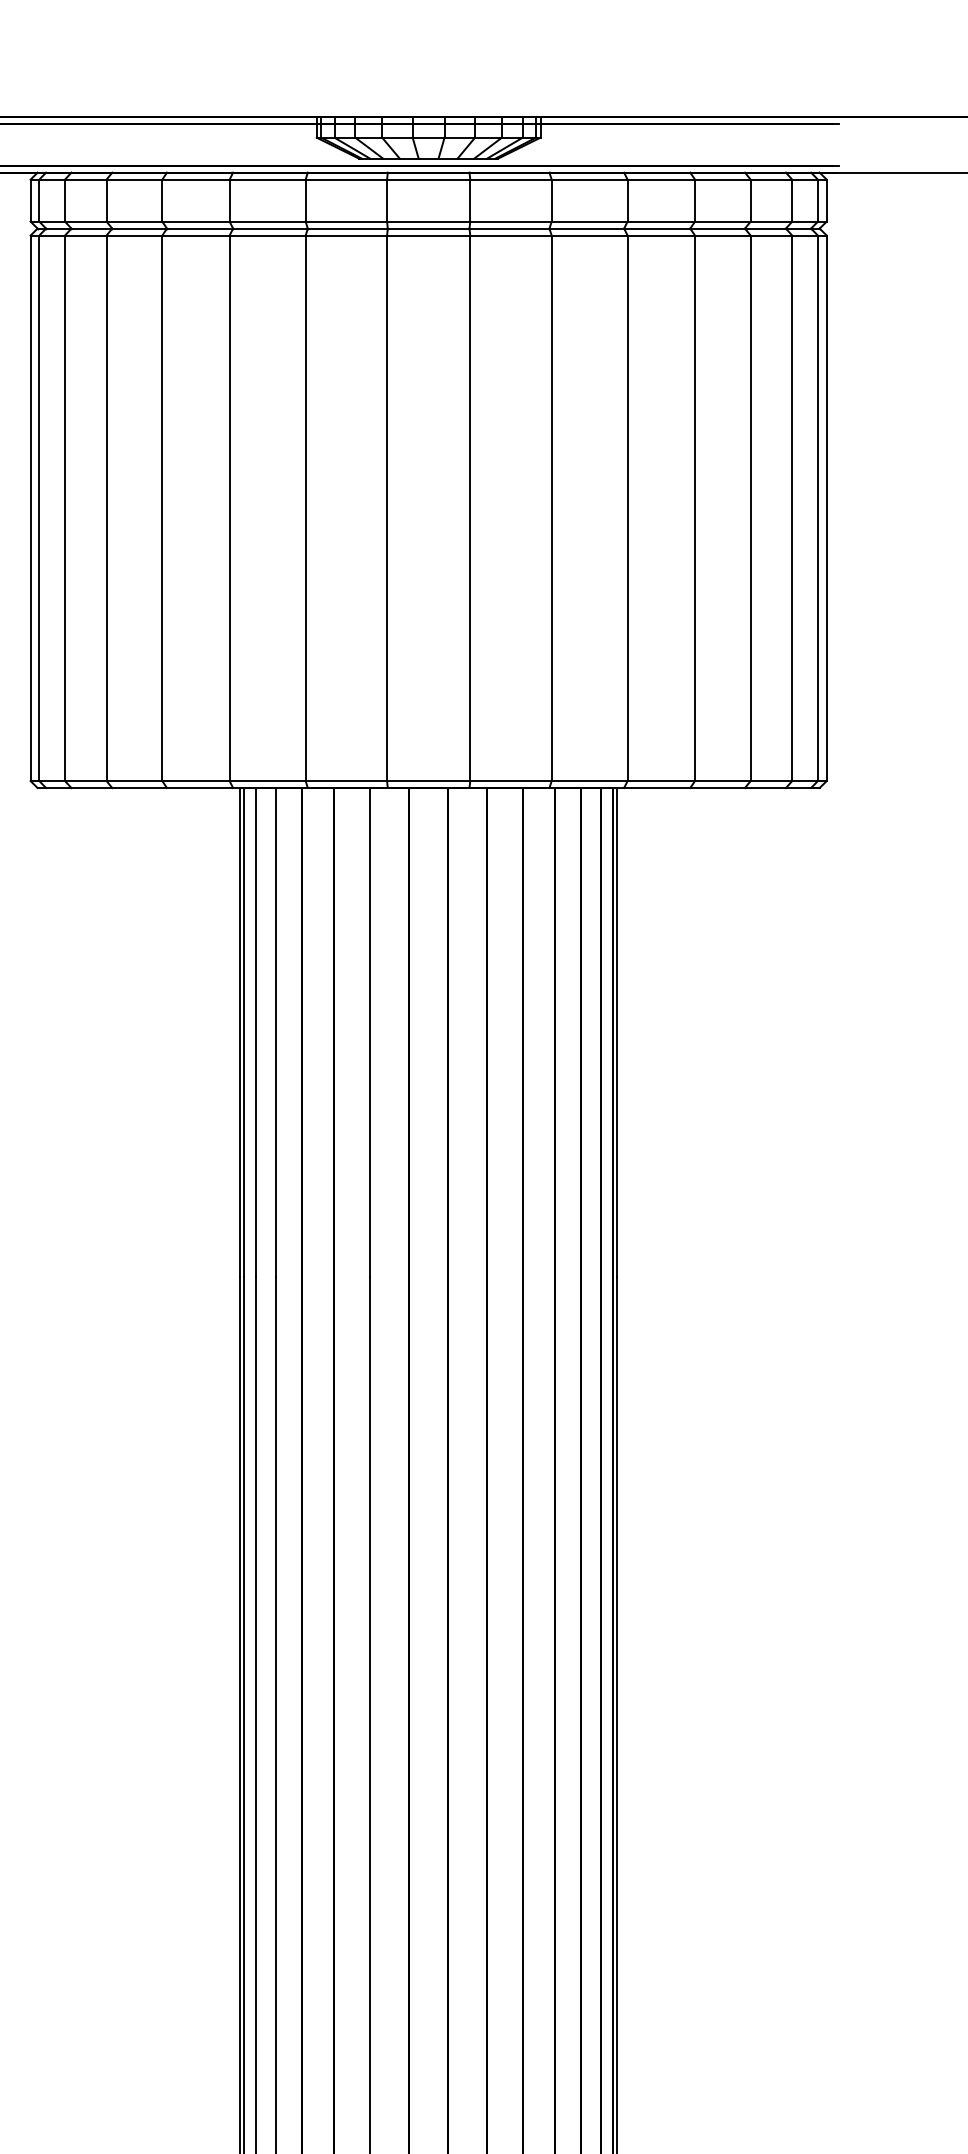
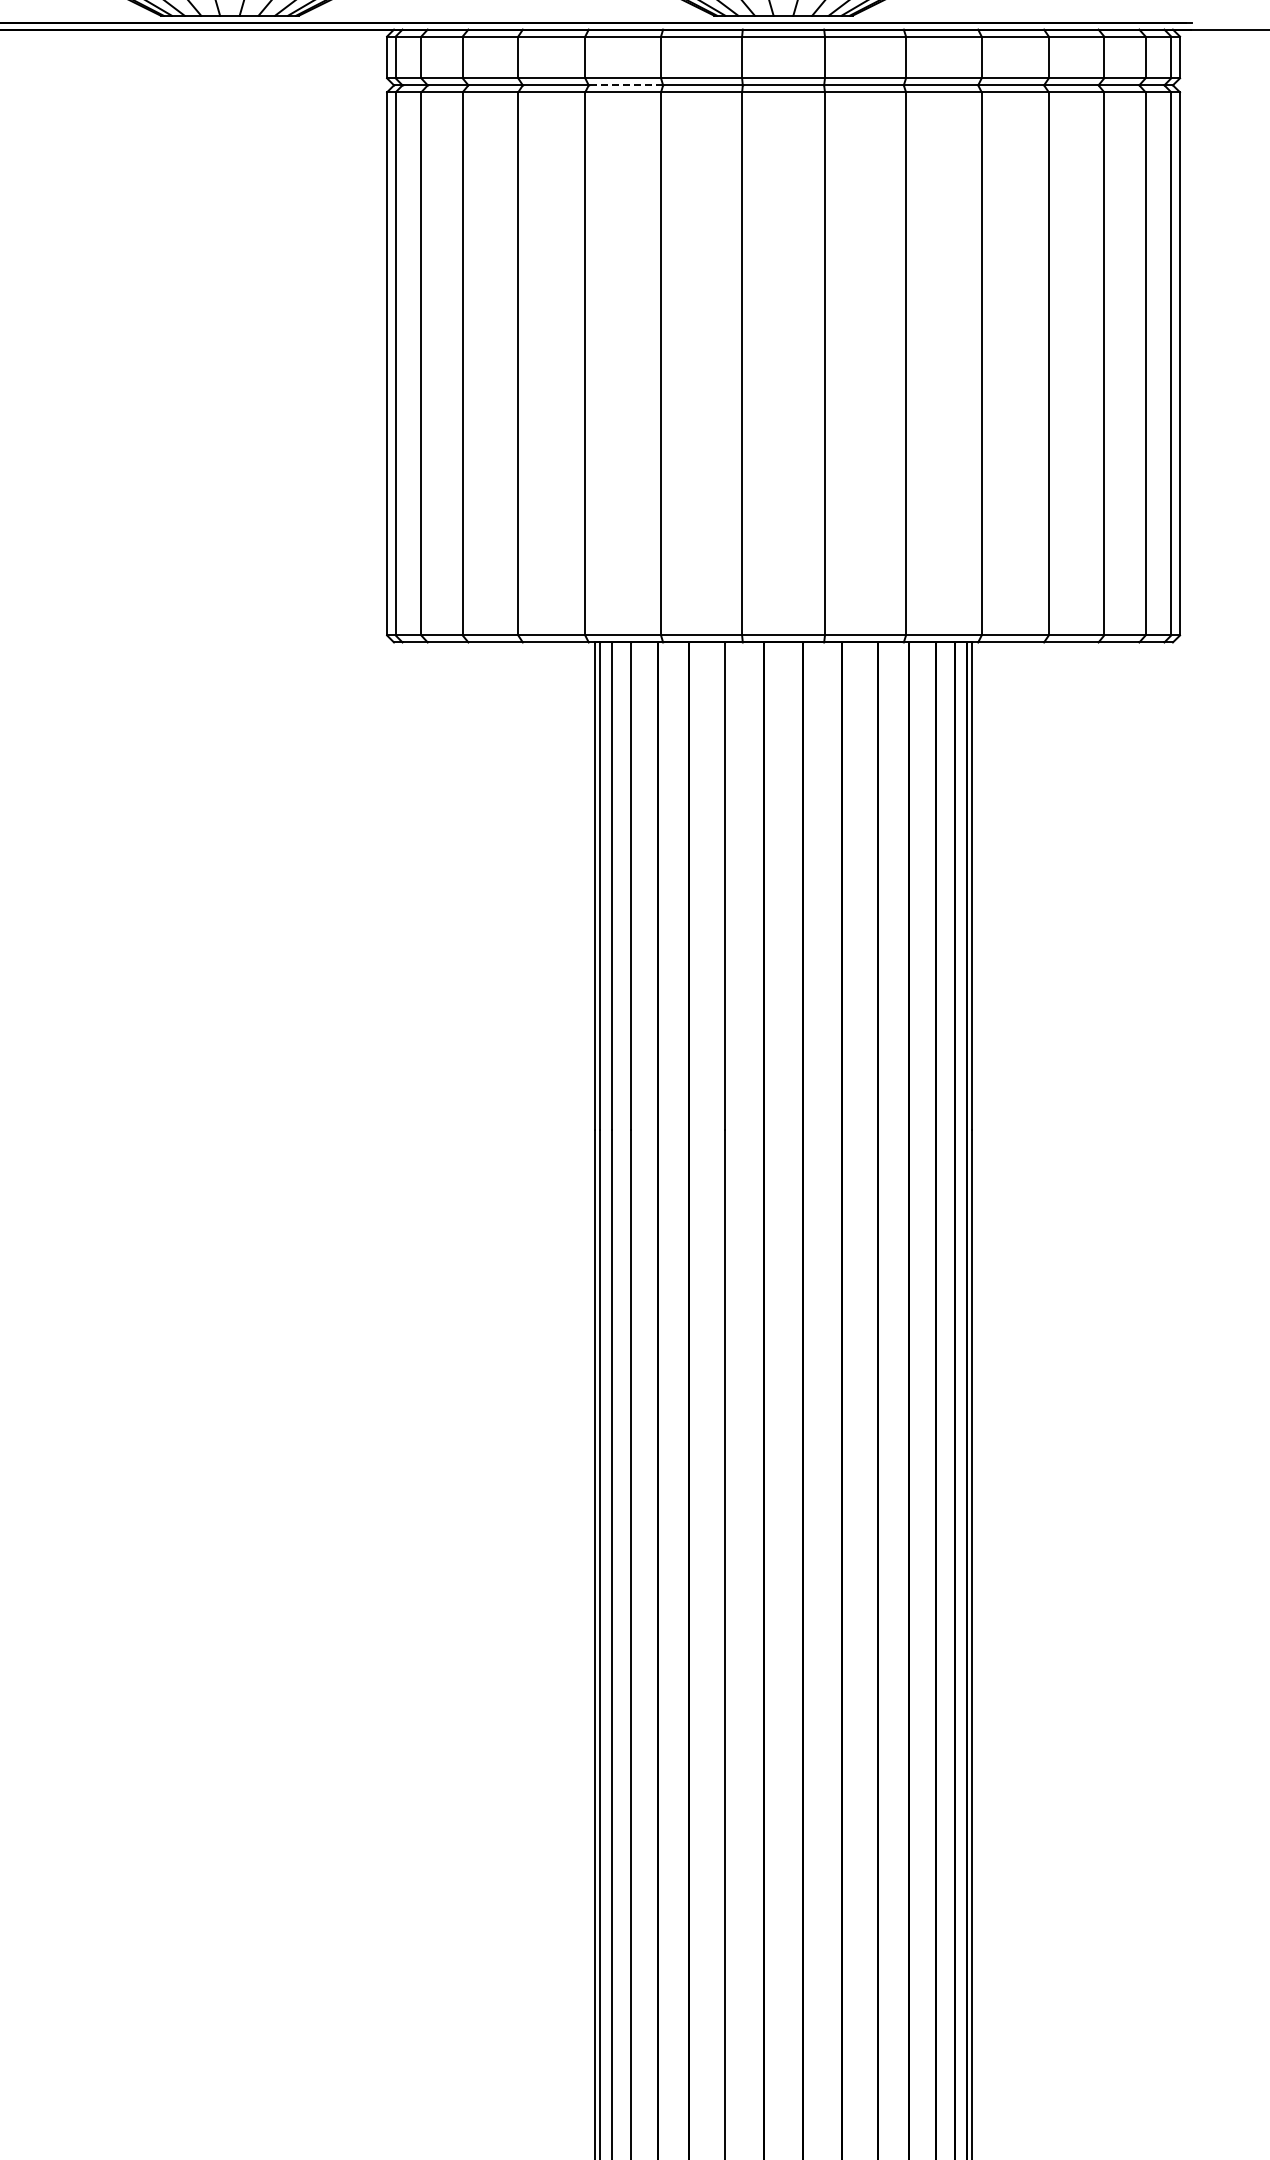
line: (269, 228) -> (625, 85), solid -> dashed

